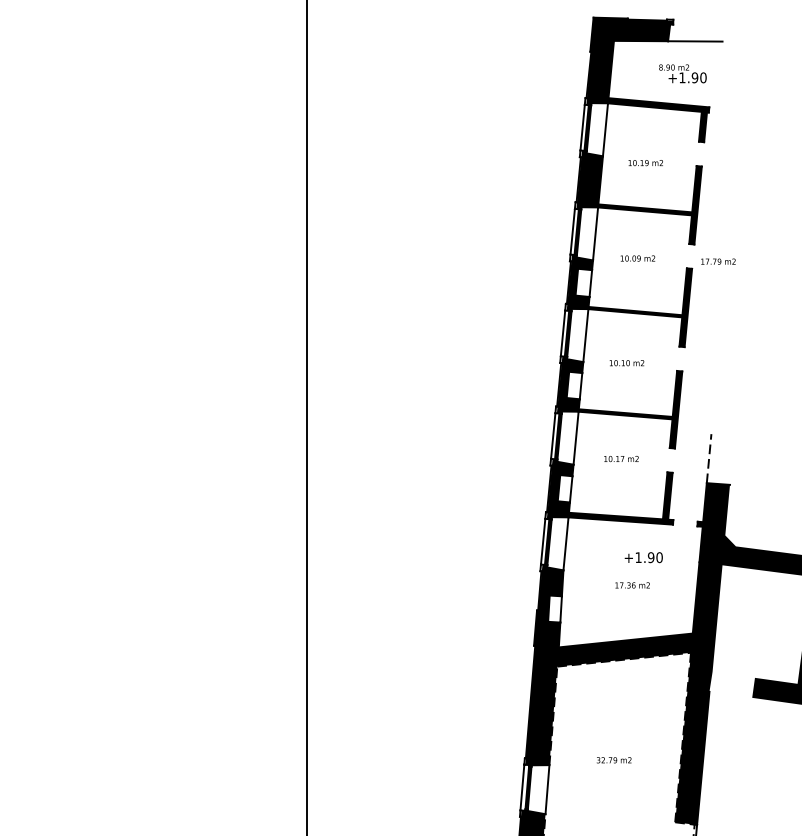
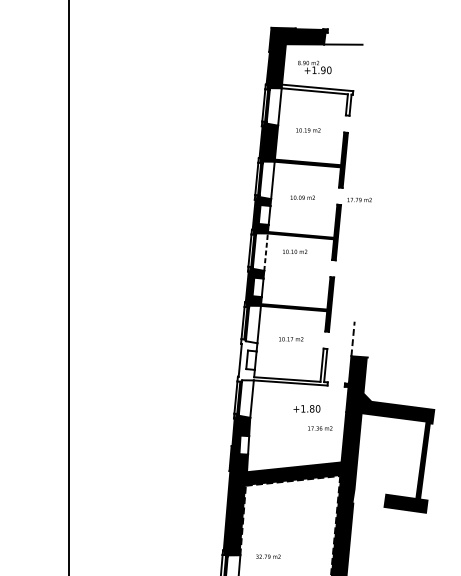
text: (682, 73) -> (314, 67), moved
fill: (658, 120) -> (317, 100), removed
line: (585, 335) -> (265, 252), solid -> dashed
text: (626, 363) -> (294, 252), moved
fill: (609, 491) -> (282, 362), removed
text: (650, 557) -> (311, 408), +1.90 -> +1.80
text: (632, 585) -> (320, 428), moved
text: (613, 760) -> (267, 556), moved

